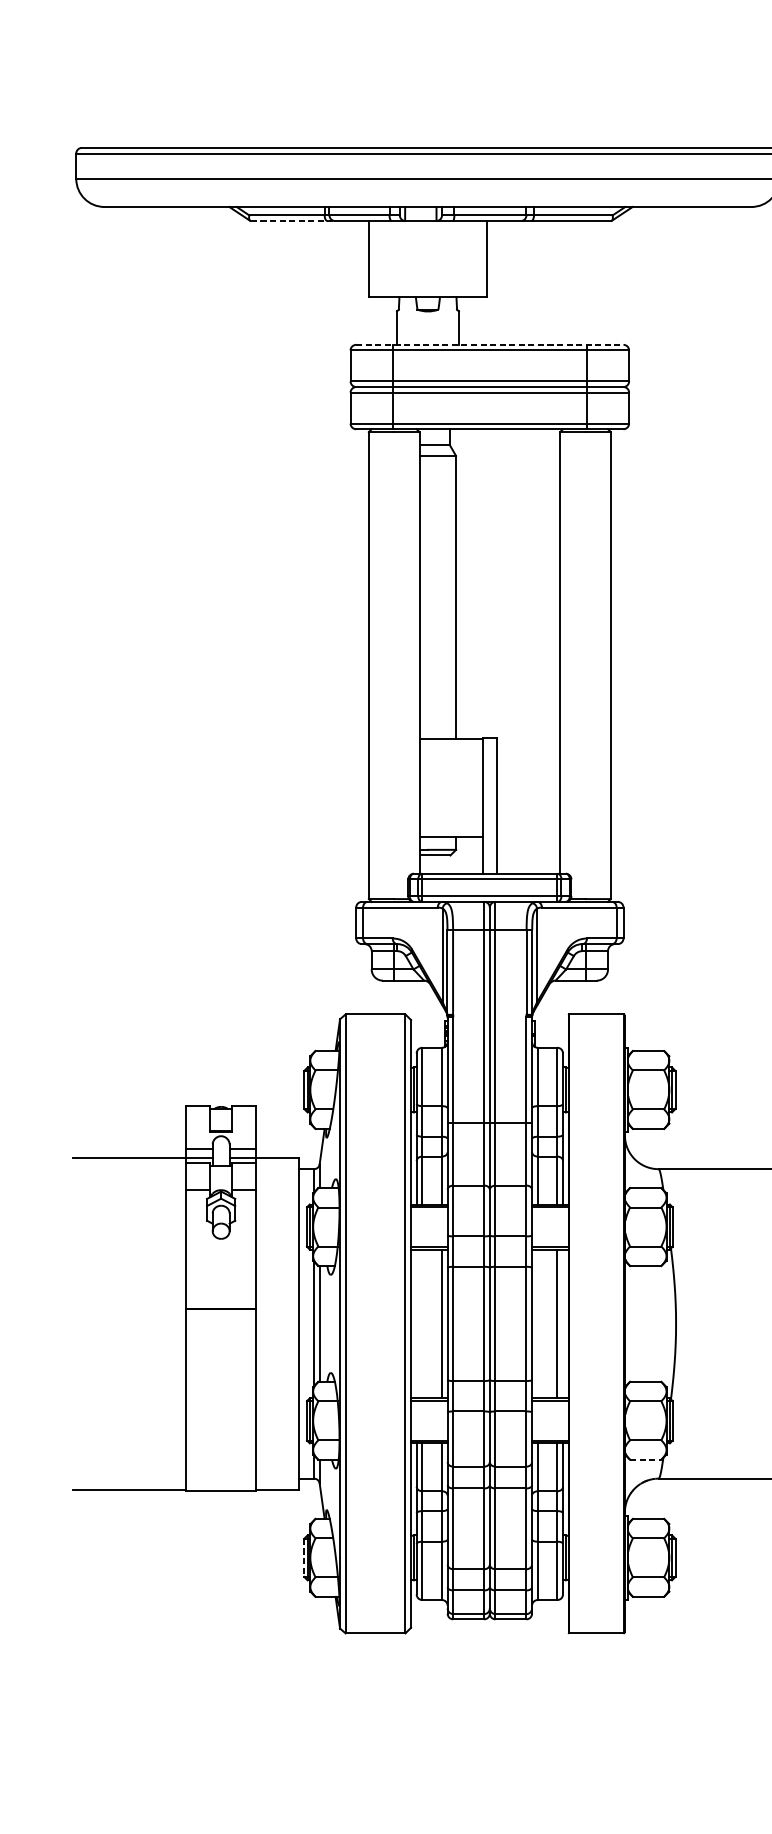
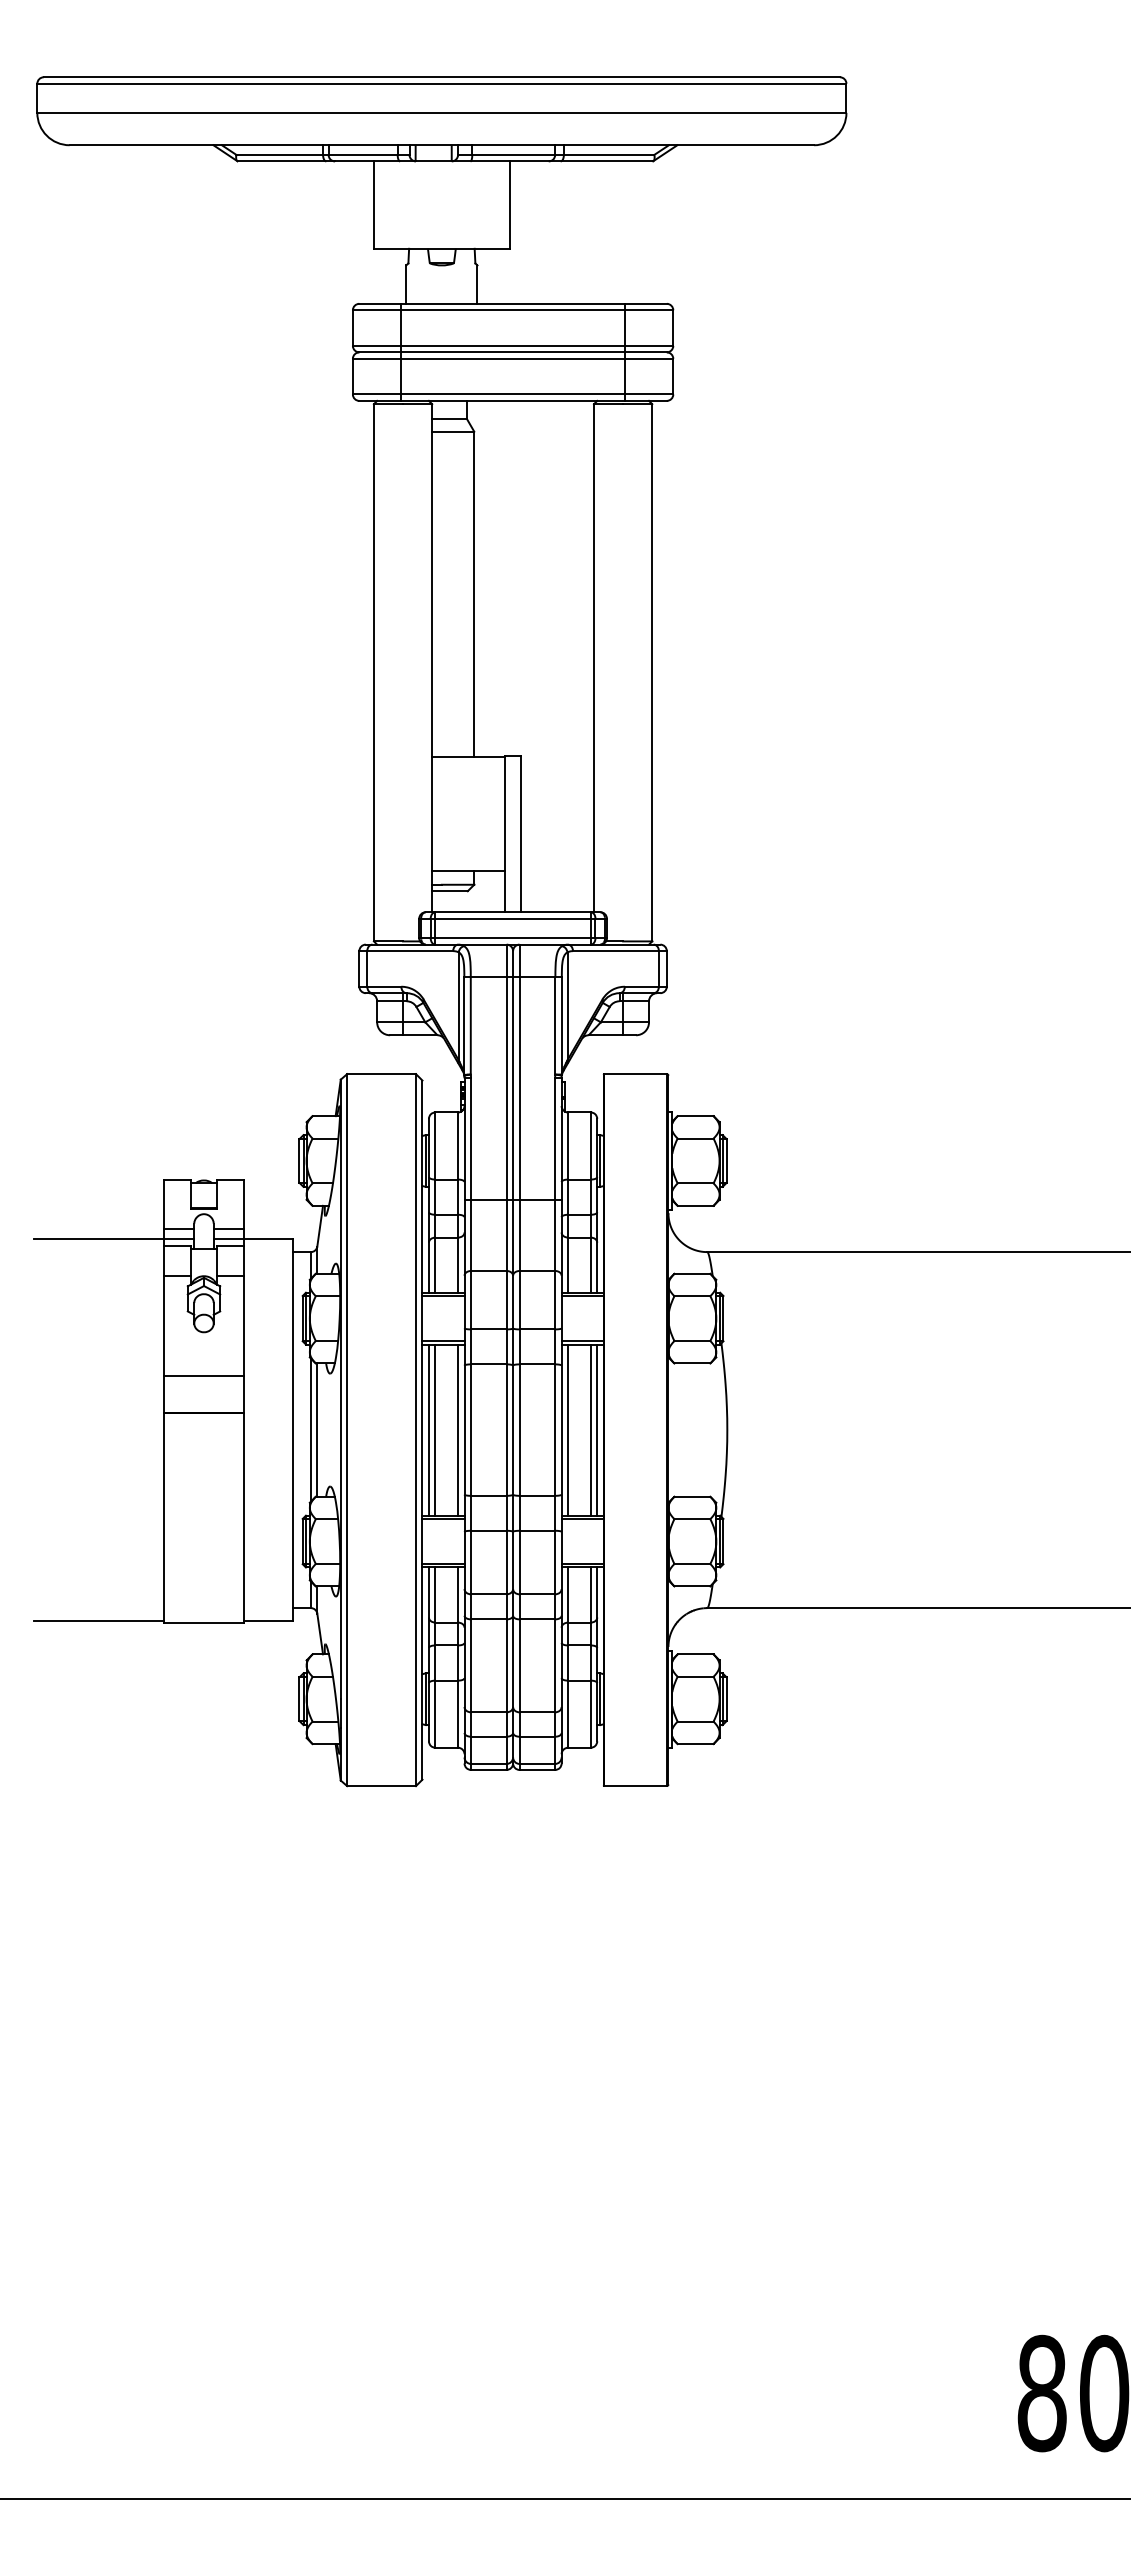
line: (293, 221) -> (287, 161), dashed -> solid
line: (490, 344) -> (513, 303), dashed -> solid
line: (220, 1276) -> (203, 1375), added
line: (416, 1323) -> (428, 1429), added
line: (422, 1323) -> (435, 1429), added
line: (538, 1323) -> (568, 1429), added
line: (563, 1323) -> (597, 1429), added
line: (645, 1459) -> (692, 1586), dashed -> solid
line: (304, 1558) -> (299, 1699), dashed -> solid

